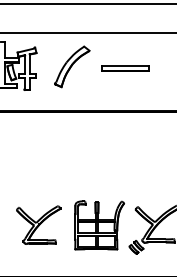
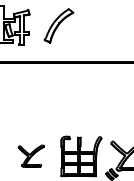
part: (125, 68) -> (102, 27), removed
part: (38, 224) -> (31, 155), size x0.7

